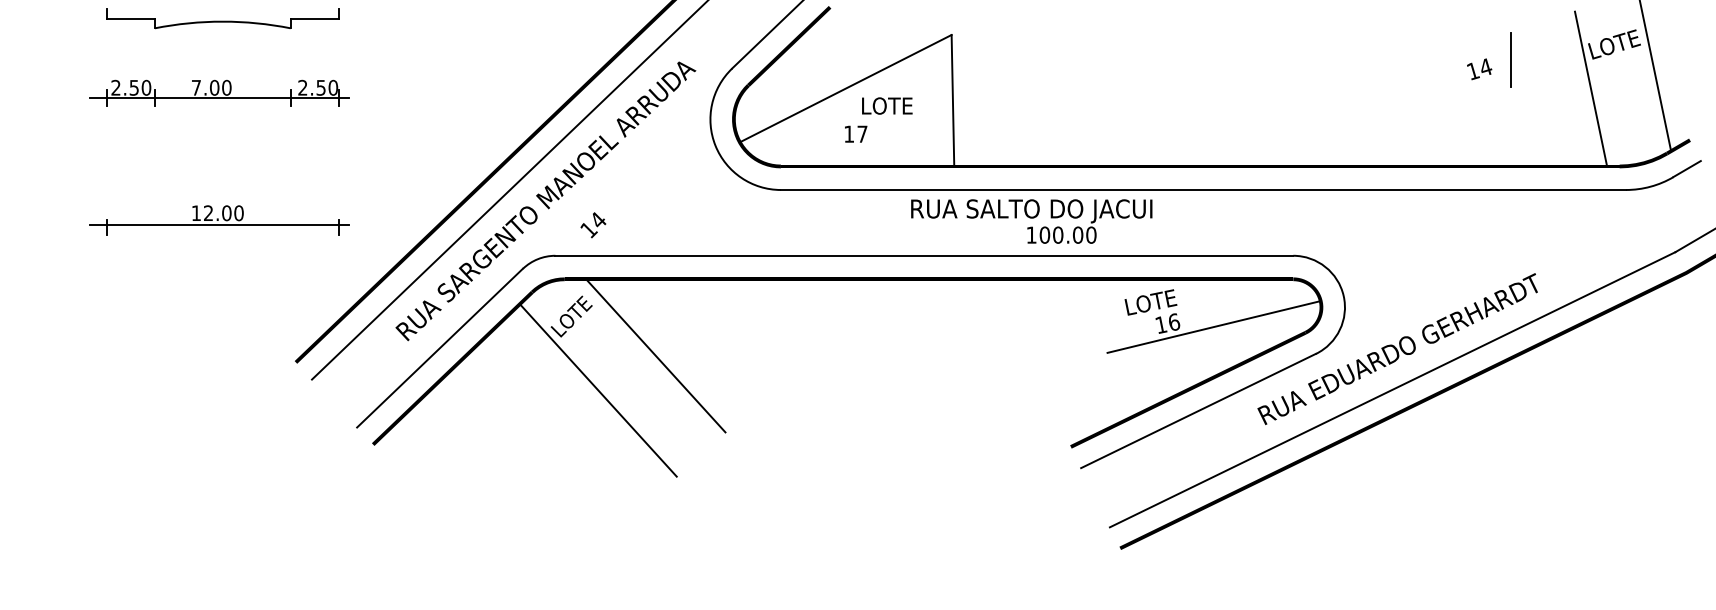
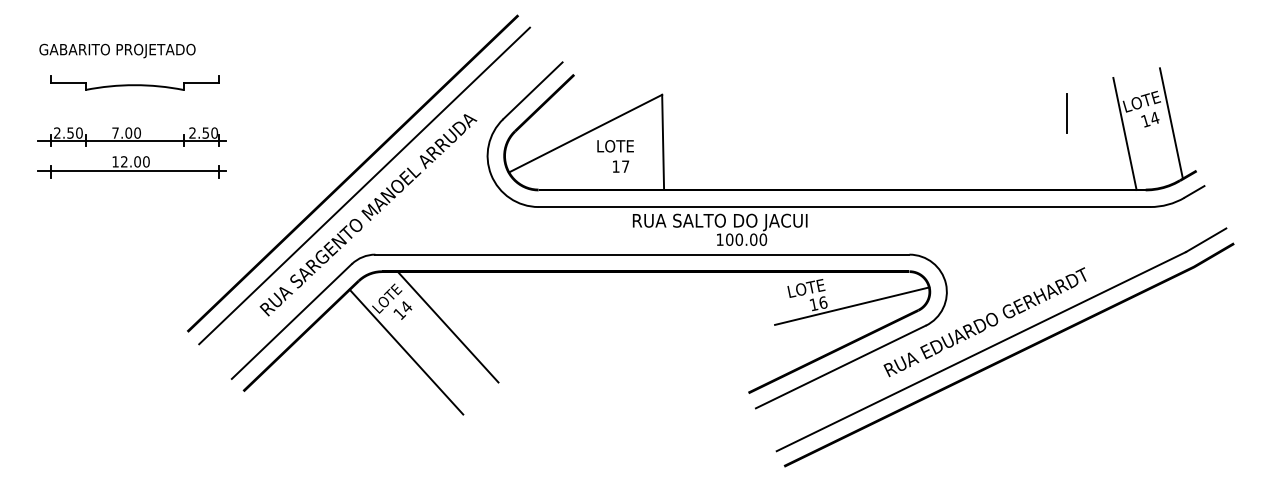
text: (1479, 69) -> (1150, 119), moved
text: (856, 133) -> (621, 166), moved
part: (218, 221) -> (131, 167), moved
text: (592, 225) -> (402, 310), moved

